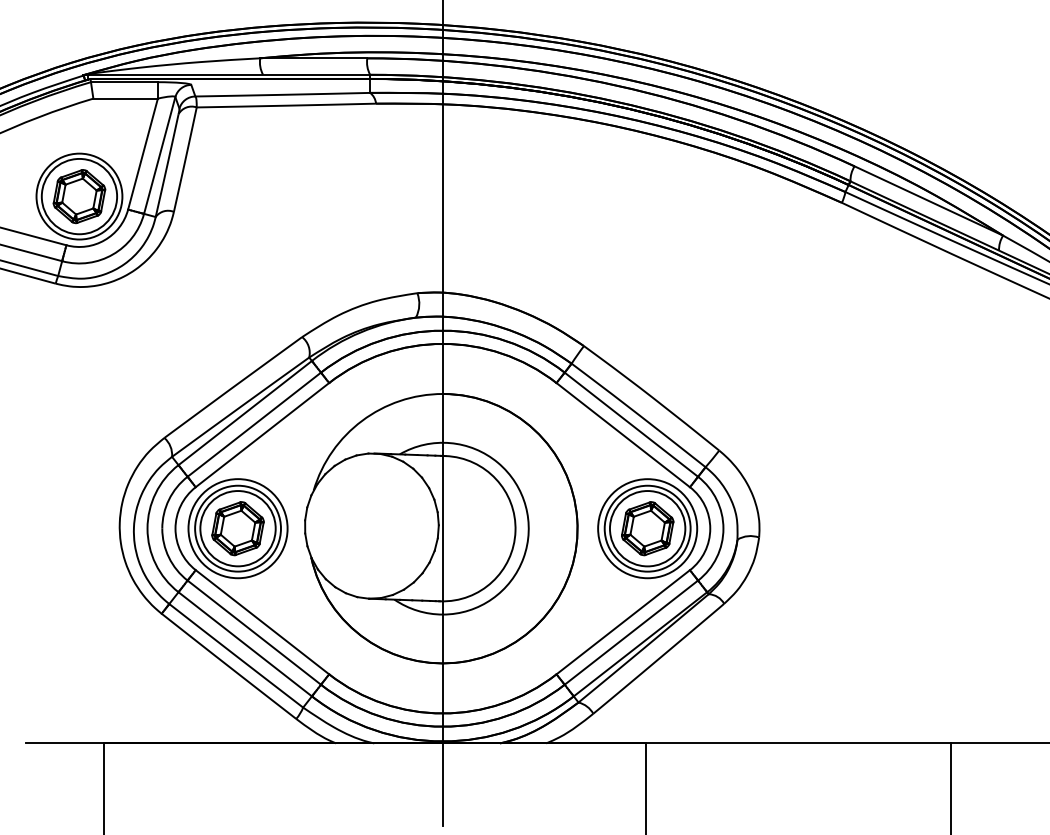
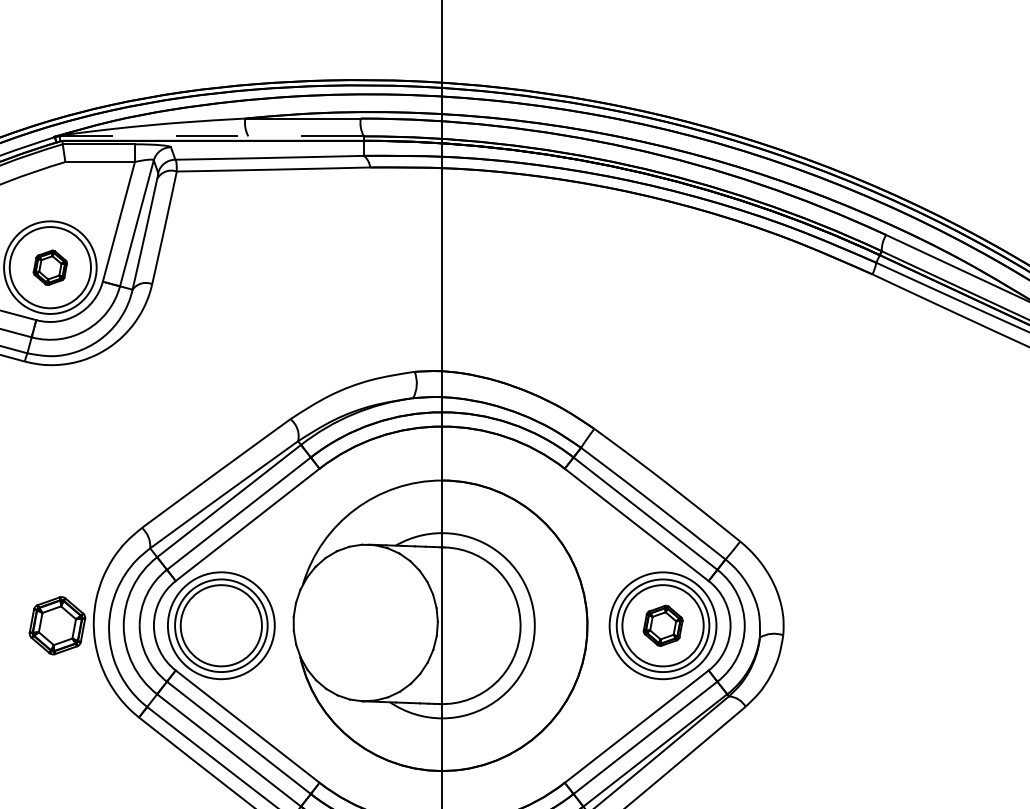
line: (229, 74) -> (212, 136), solid -> dashed
part: (79, 196) -> (50, 267), size x0.6
part: (237, 528) -> (56, 625), moved
part: (647, 528) -> (662, 625), size x0.7

